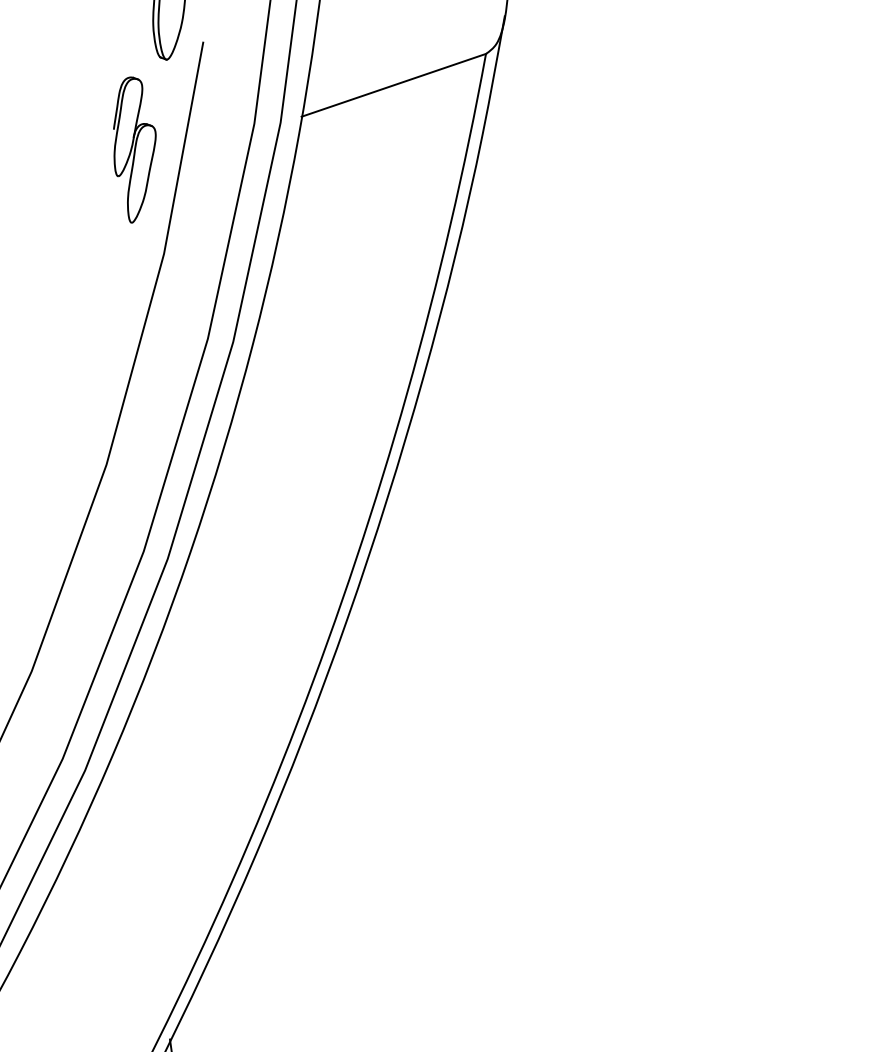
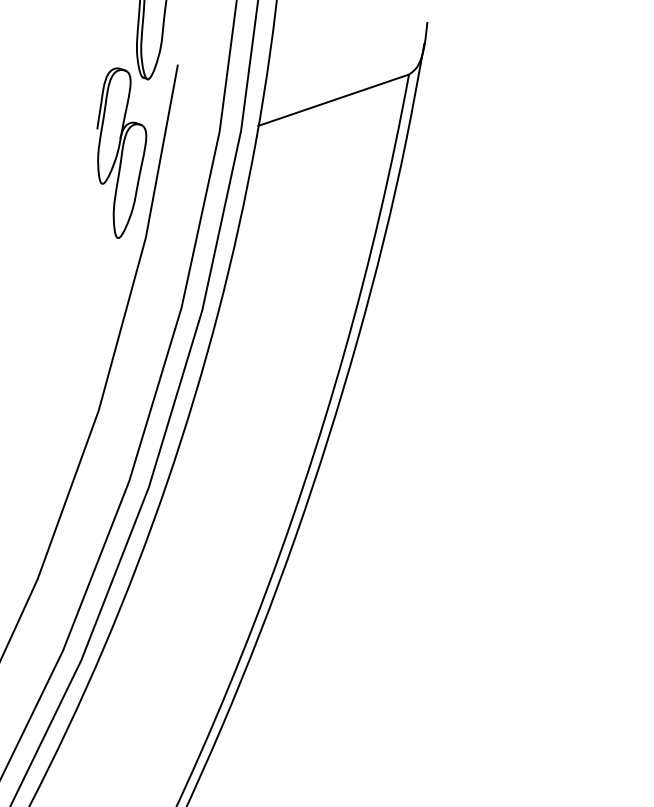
part: (134, 149) -> (121, 152), size x1.43

